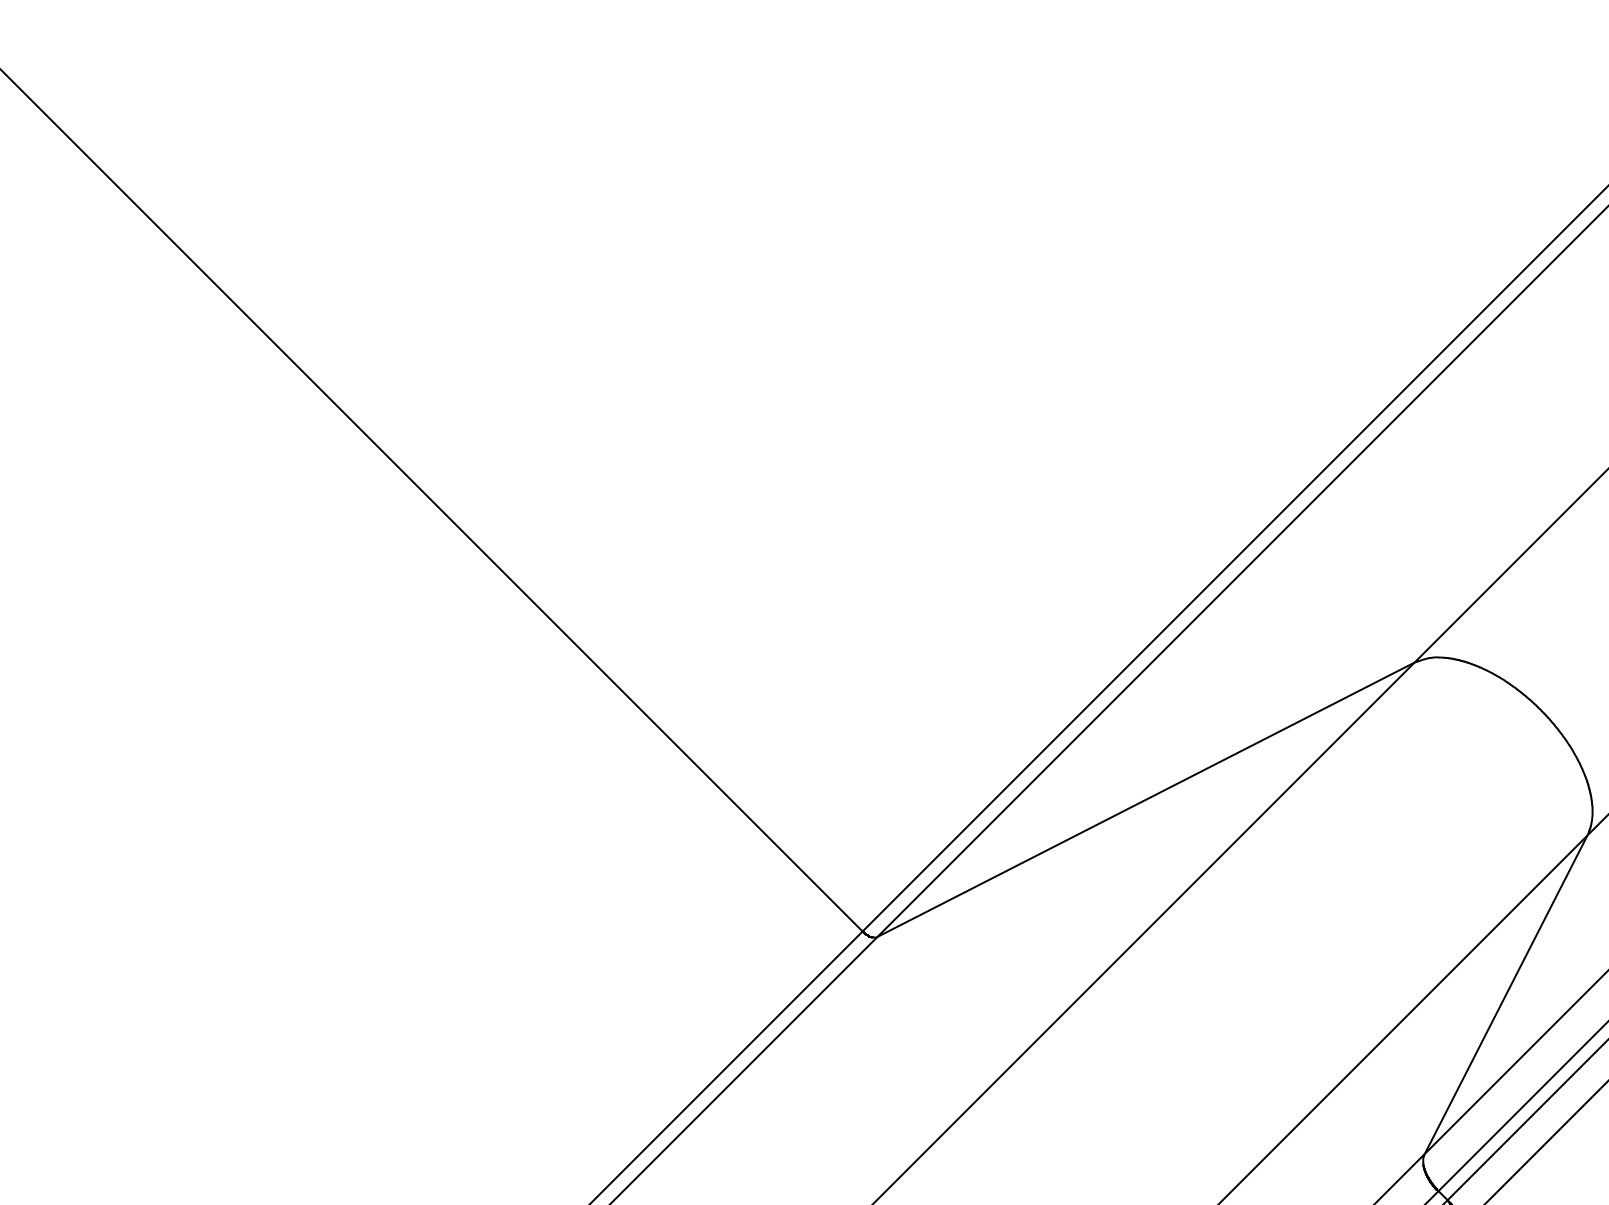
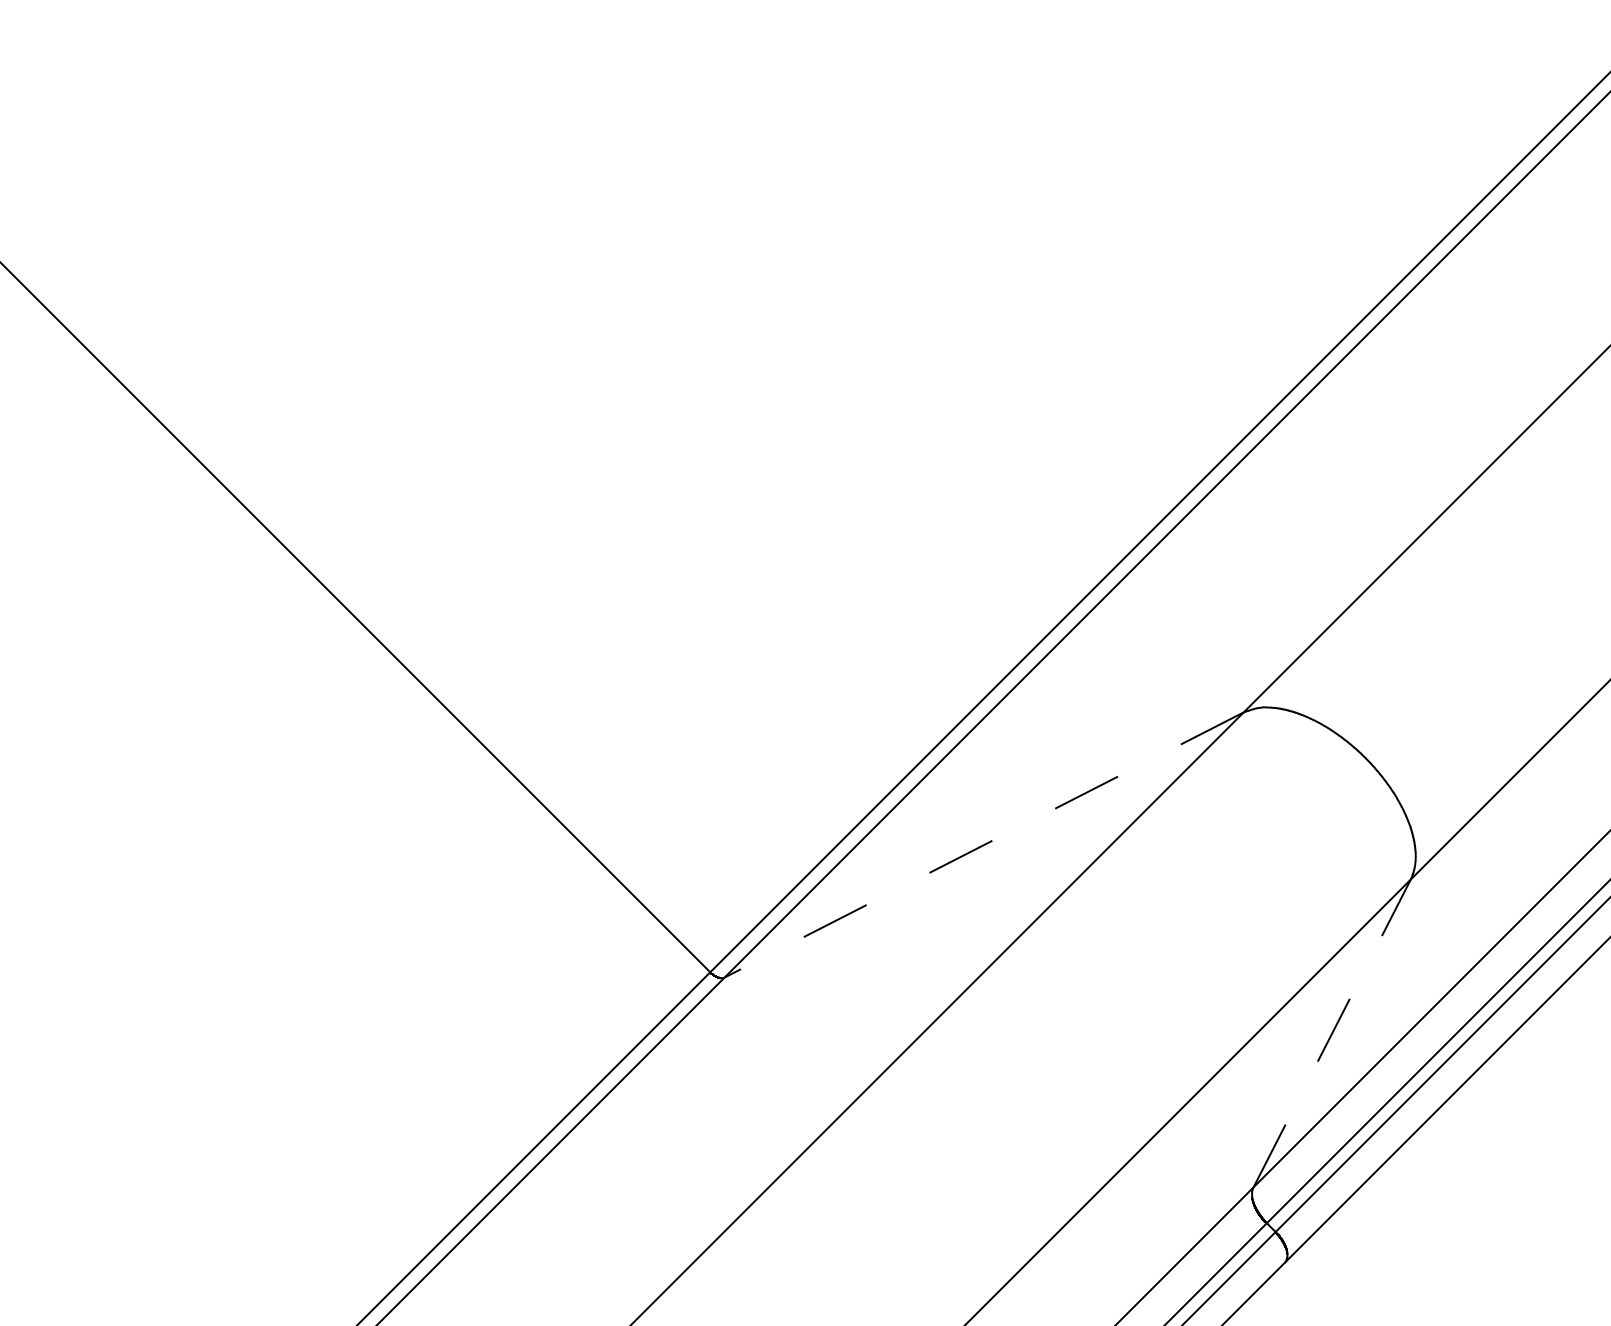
line: (1145, 800) -> (983, 845), solid -> dashed
line: (1506, 994) -> (1332, 1033), solid -> dashed

